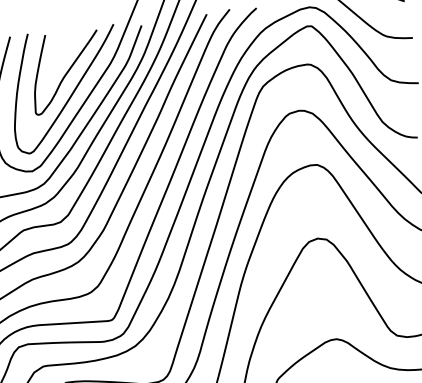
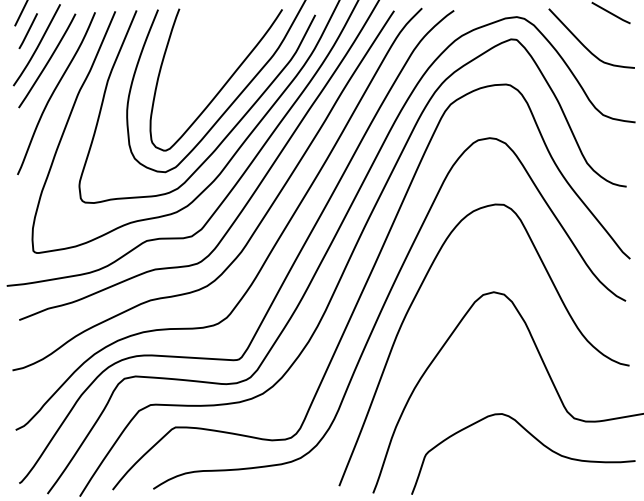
curve: (67, 72) -> (220, 59), removed

